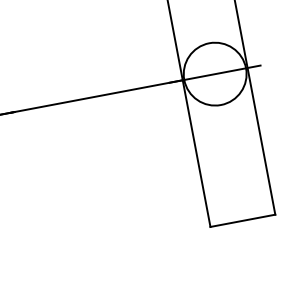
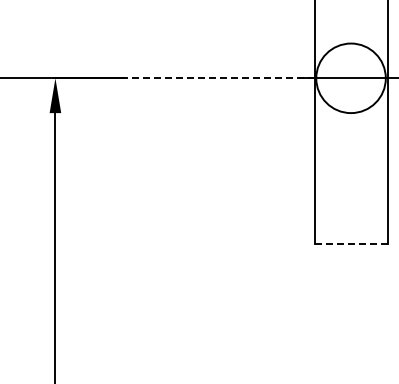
line: (96, 96) -> (217, 78), solid -> dashed
line: (243, 220) -> (351, 243), solid -> dashed

